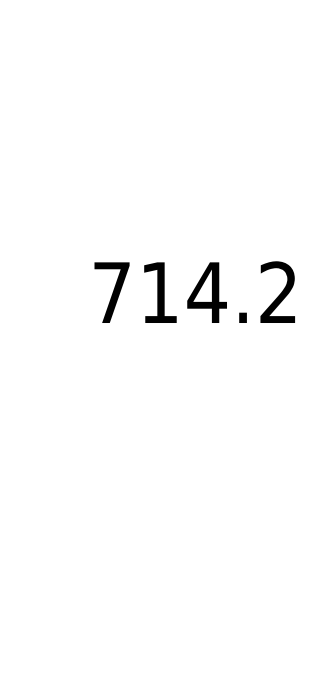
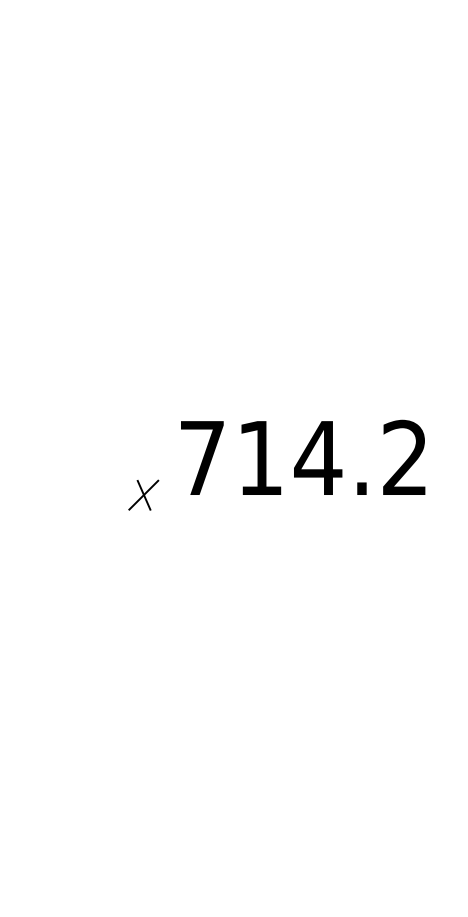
part: (63, 322) -> (143, 494), added

